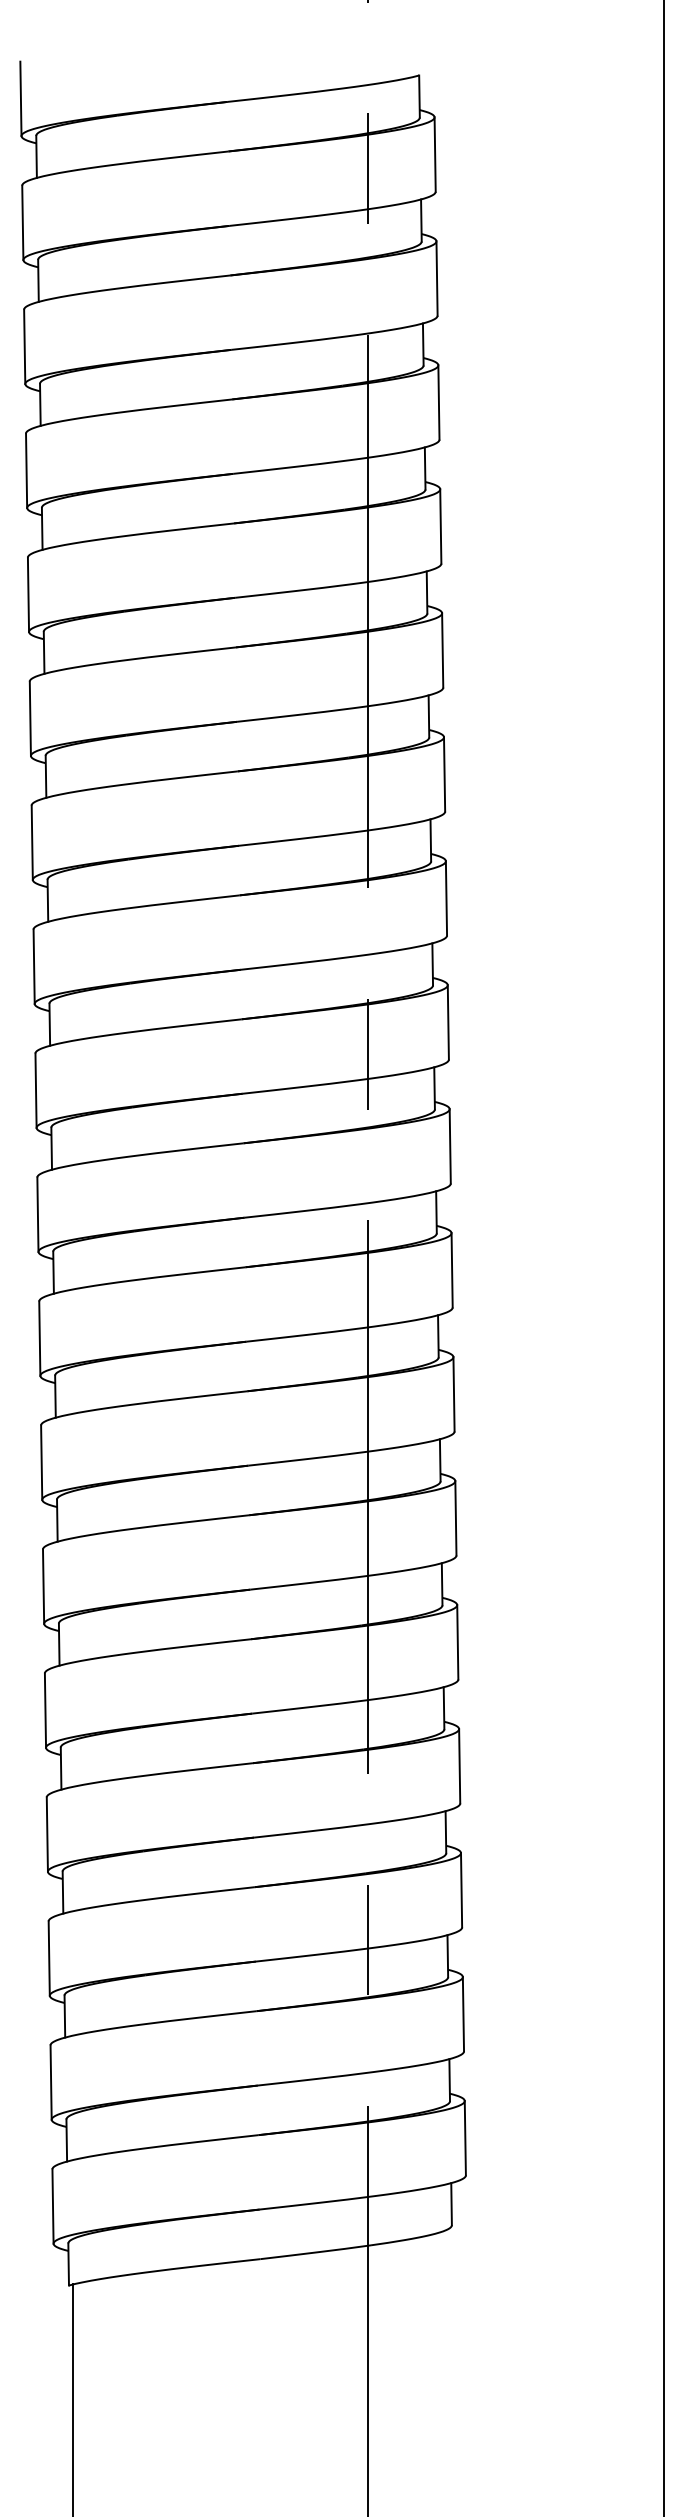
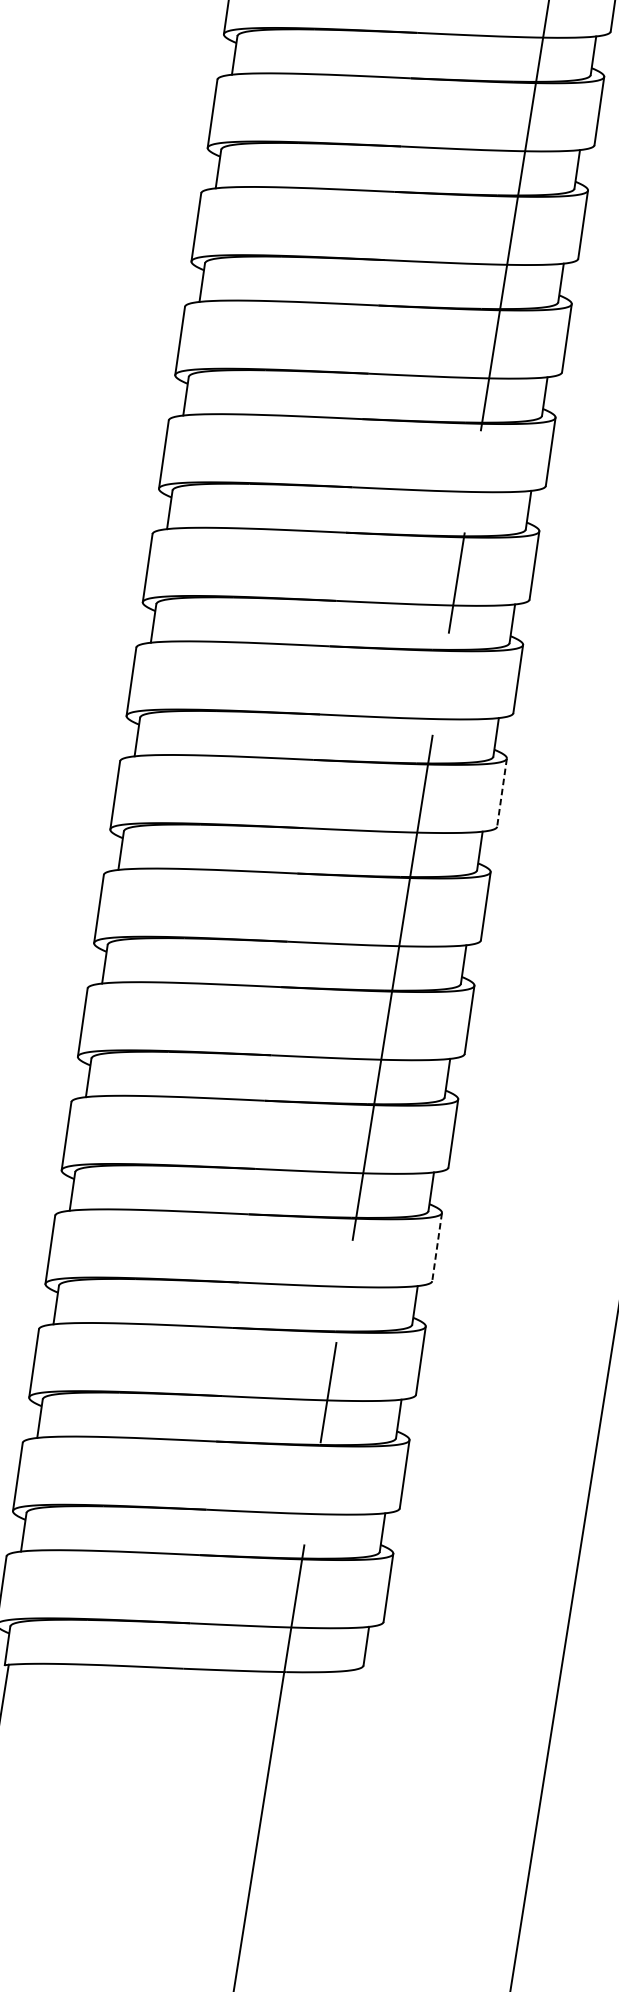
line: (452, 1270) -> (502, 792), solid -> dashed
line: (459, 1766) -> (436, 1247), solid -> dashed

